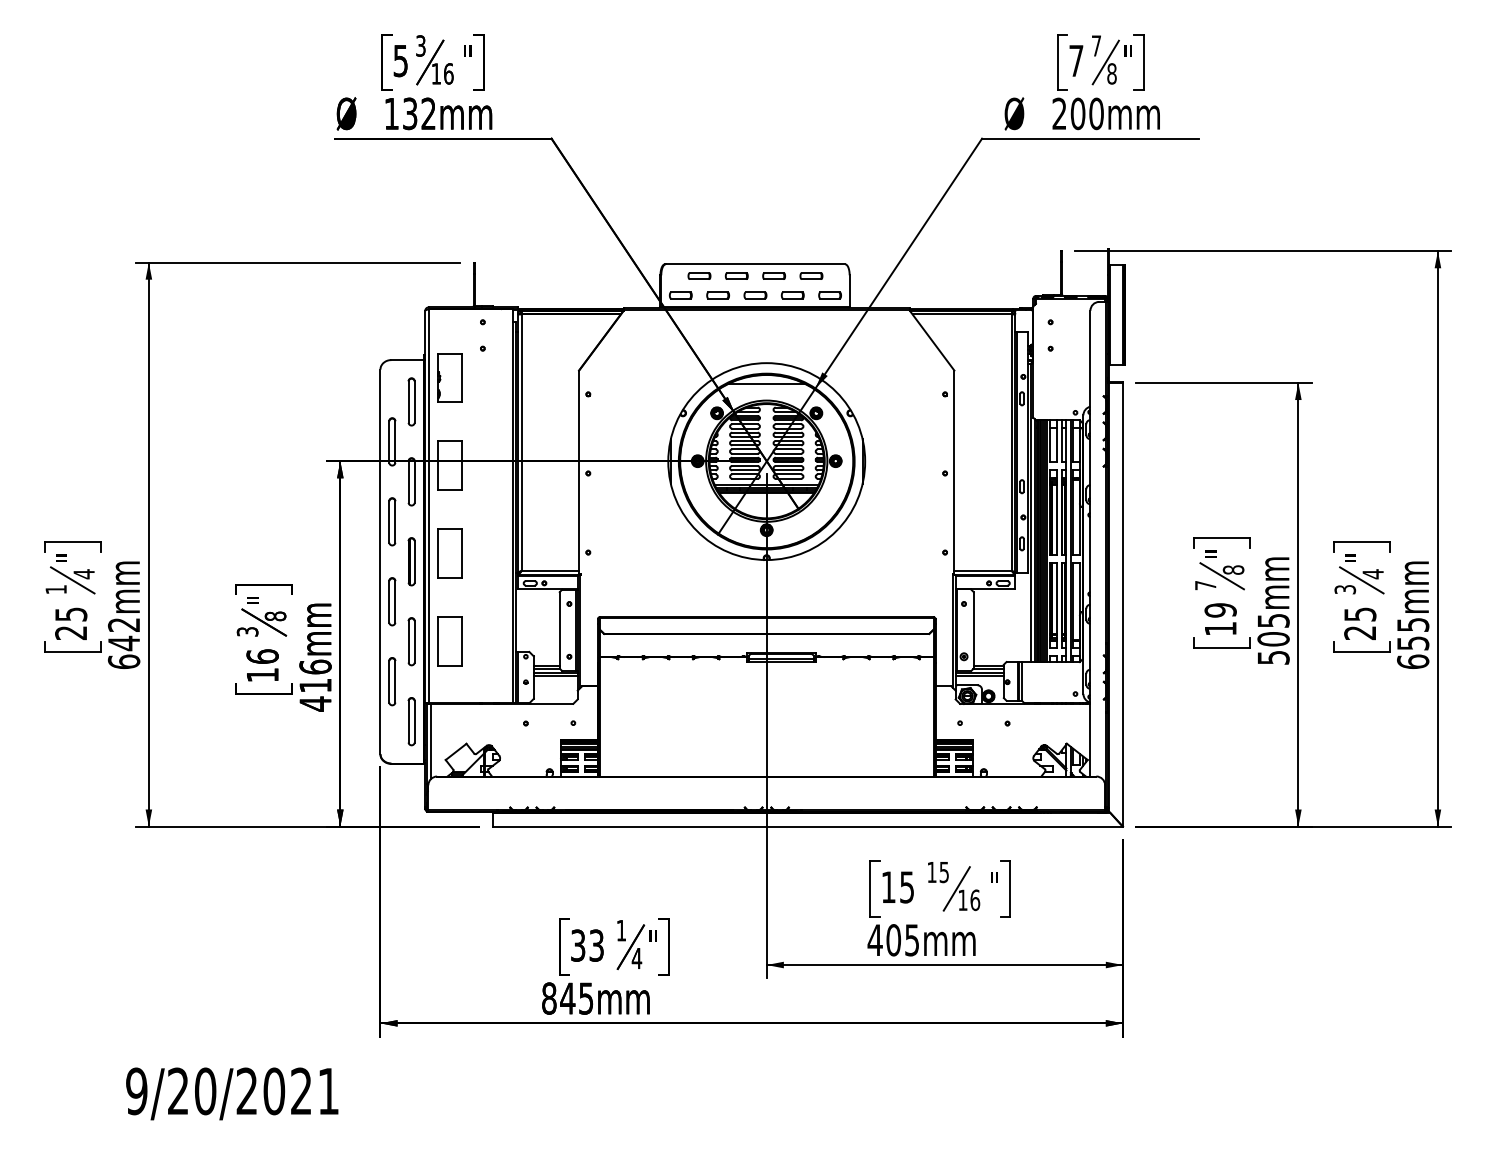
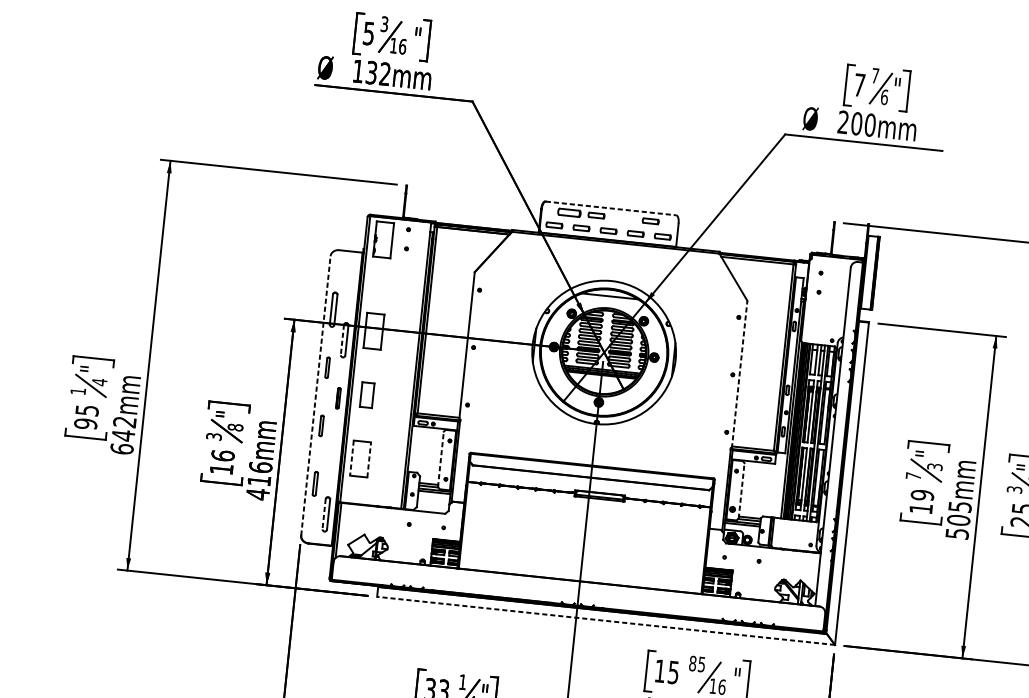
text: (1111, 73) -> (884, 97), 8 -> 6
line: (755, 264) -> (611, 208), solid -> dashed
part: (699, 275) -> (569, 212), size x1.4
part: (773, 275) -> (623, 217), removed
part: (449, 377) -> (383, 239), moved
part: (411, 401) -> (350, 281), removed
line: (954, 472) -> (739, 374), solid -> dashed
line: (408, 481) -> (342, 339), solid -> dashed
part: (392, 521) -> (327, 367), size x0.6
part: (449, 553) -> (366, 395), size x0.7
line: (380, 561) -> (315, 395), solid -> dashed
part: (411, 561) -> (338, 398), size x0.6
text: (1233, 569) -> (934, 466), 8 -> 3
part: (392, 601) -> (321, 425), size x0.6
line: (559, 629) -> (440, 458), solid -> dashed
line: (973, 629) -> (741, 490), solid -> dashed
text: (71, 632) -> (86, 423), 25 -> 95
line: (462, 640) -> (369, 459), solid -> dashed
part: (411, 641) -> (332, 456), removed
line: (438, 641) -> (351, 458), solid -> dashed
part: (392, 681) -> (315, 483), size x0.7
line: (408, 721) -> (324, 514), solid -> dashed
line: (807, 826) -> (605, 620), solid -> dashed
text: (931, 872) -> (692, 663), 15 -> 85

